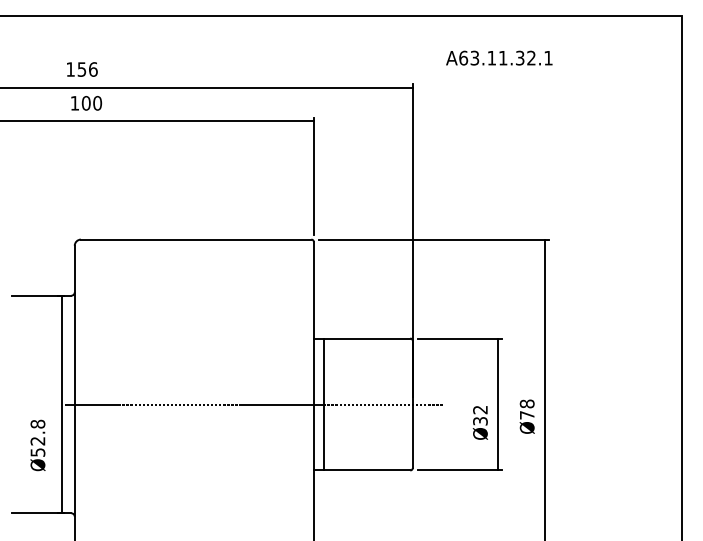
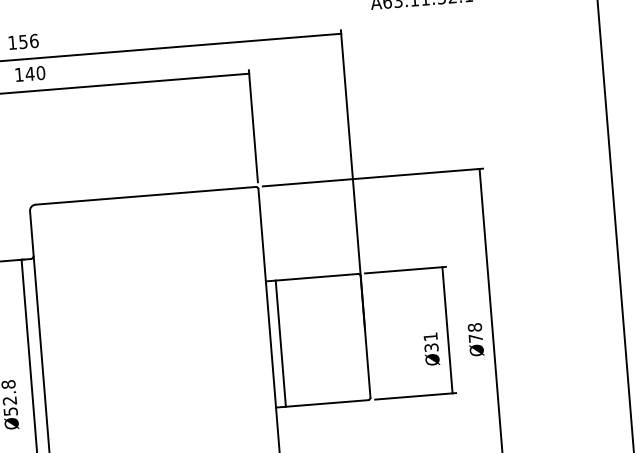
text: (85, 103) -> (29, 74), 100 -> 140
line: (253, 404) -> (213, 349), removed
text: (480, 410) -> (430, 337), Ø32 -> Ø31

